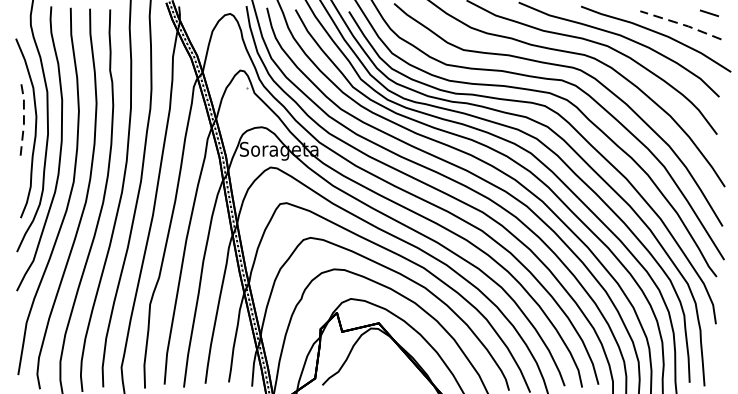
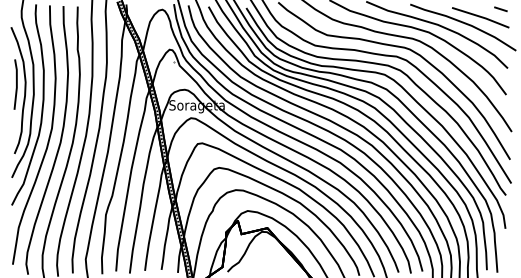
line: (681, 24) -> (481, 17), dashed -> solid
line: (23, 119) -> (16, 84), dashed -> solid

